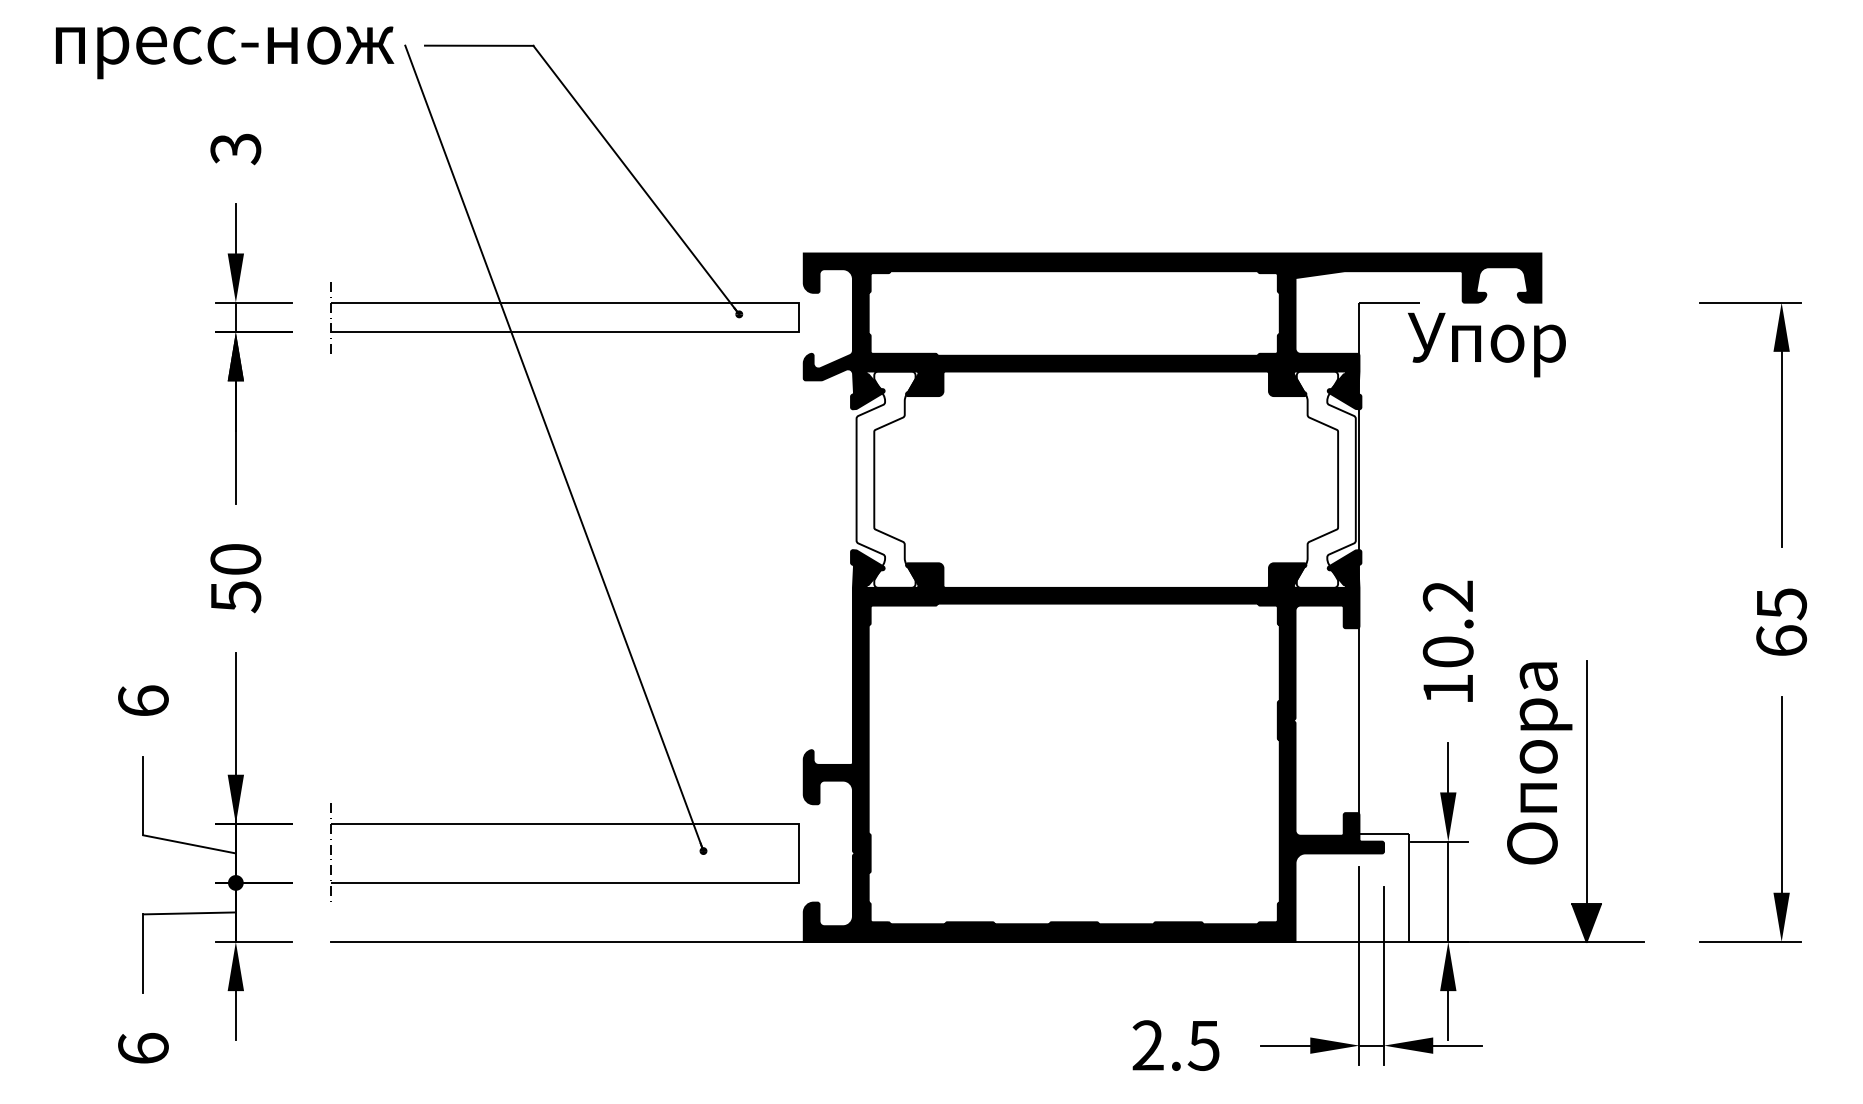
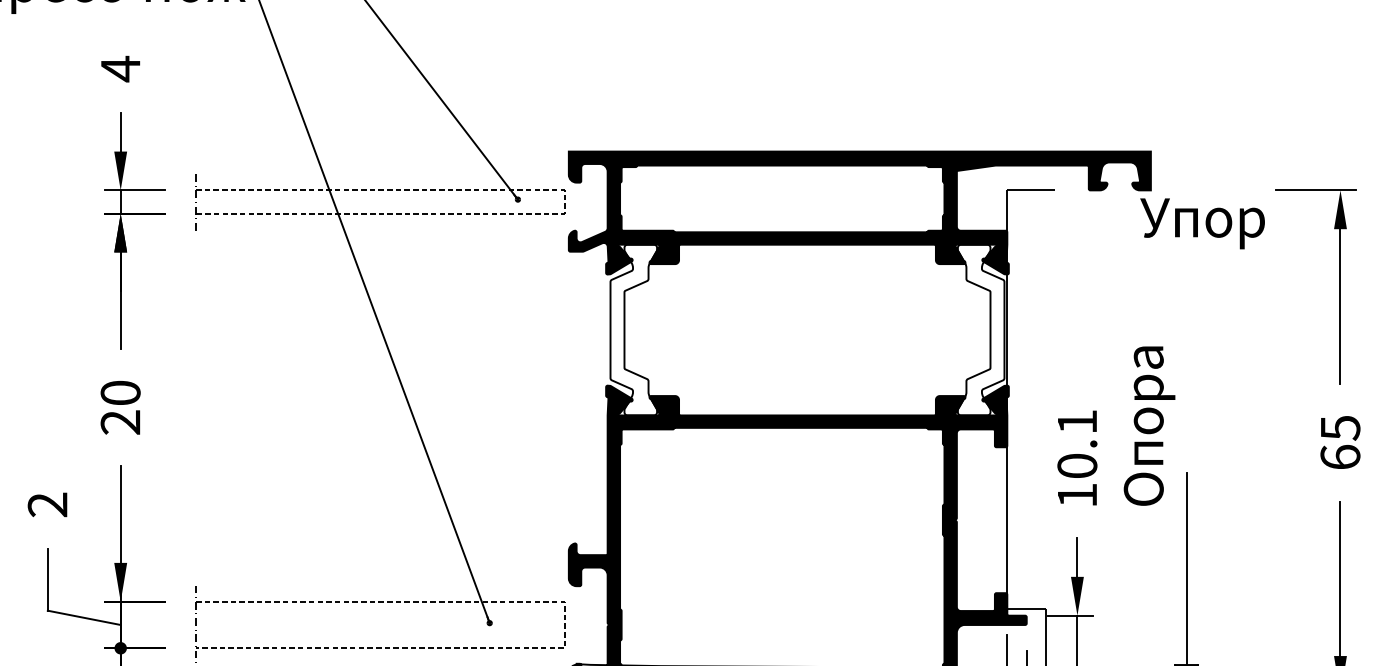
text: (235, 148) -> (120, 68), 3 -> 4
line: (798, 317) -> (564, 202), solid -> dashed
text: (1486, 344) -> (1202, 223), moved
text: (1447, 595) -> (1076, 421), 10.2 -> 10.1
text: (235, 597) -> (120, 423), 50 -> 20
text: (143, 700) -> (47, 504), 6 -> 2
text: (1539, 763) -> (1149, 426), moved
line: (798, 853) -> (564, 625), solid -> dashed

